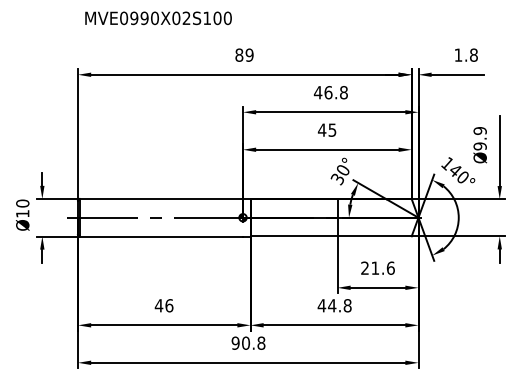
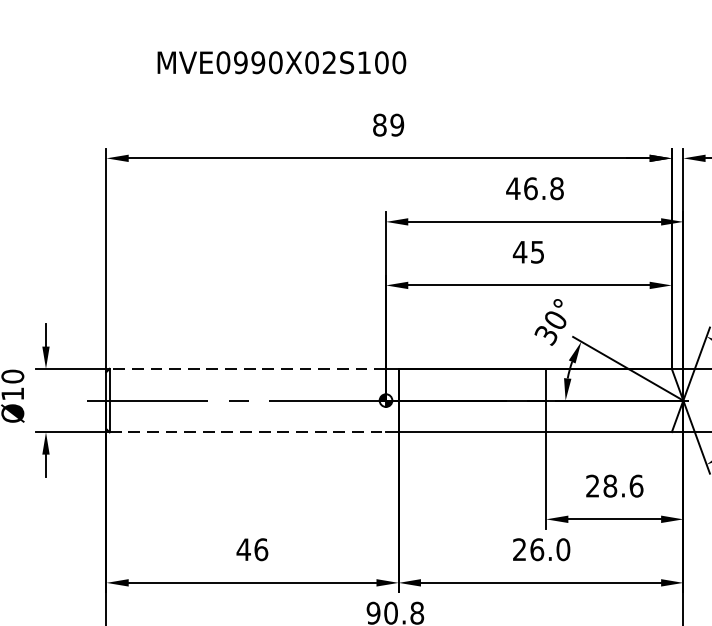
text: (158, 18) -> (281, 62), moved
line: (161, 199) -> (247, 369), solid -> dashed
line: (161, 236) -> (247, 432), solid -> dashed
text: (375, 267) -> (610, 484), 21.6 -> 28.6
text: (334, 305) -> (541, 549), 44.8 -> 26.0

